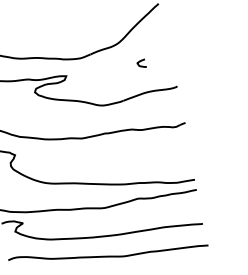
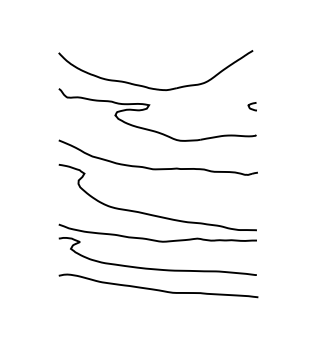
curve: (139, 63) -> (250, 105), moved

